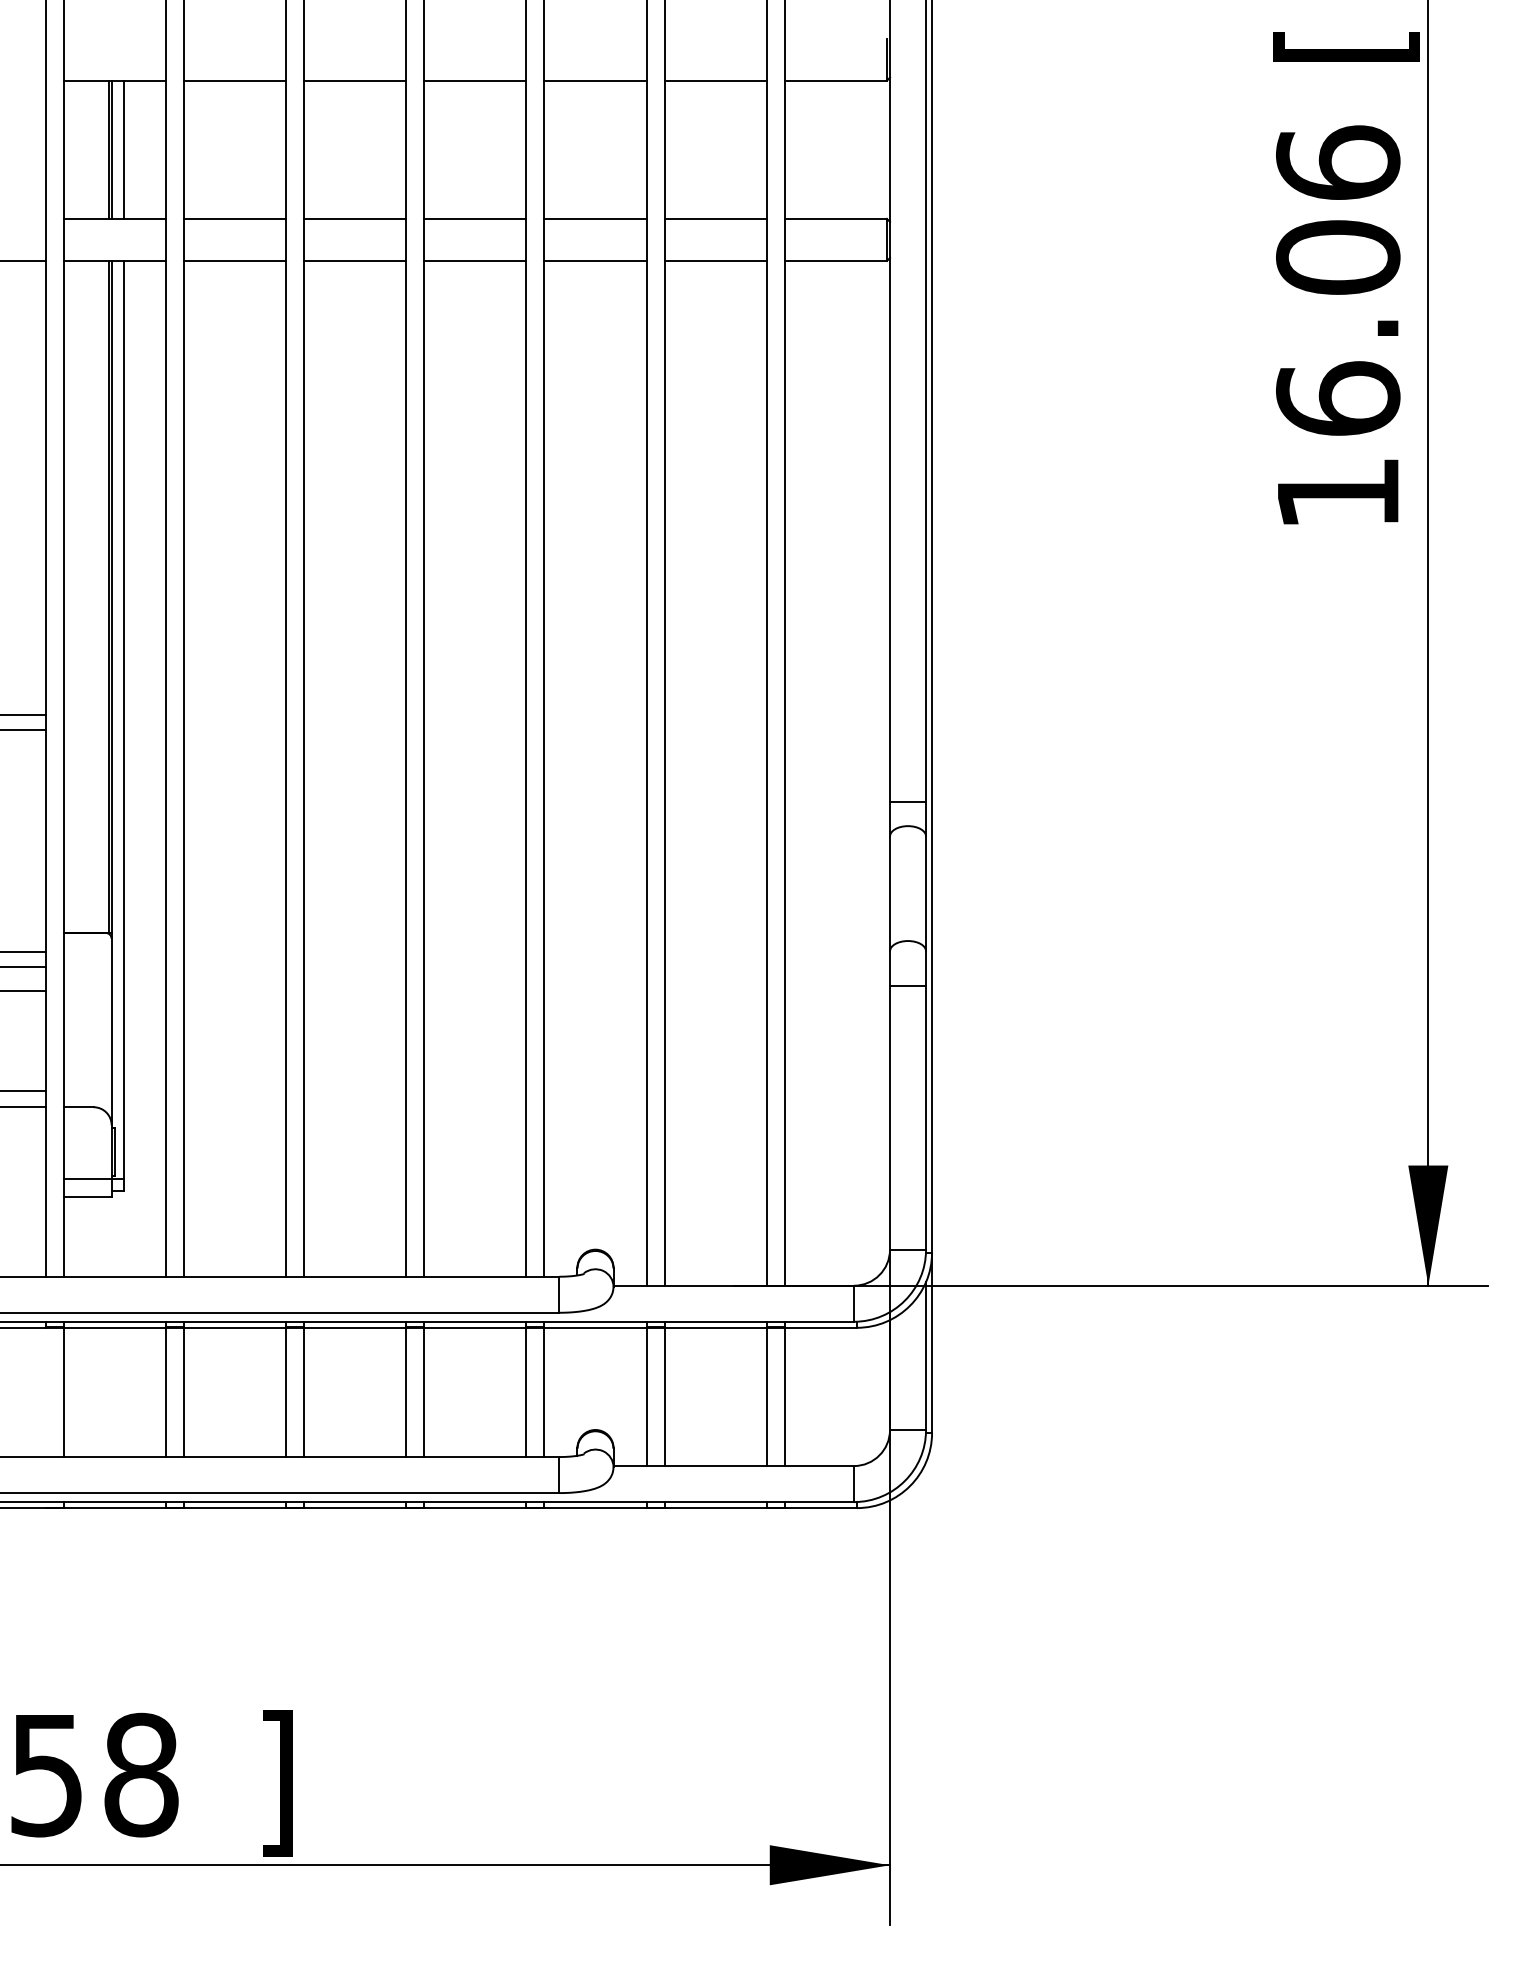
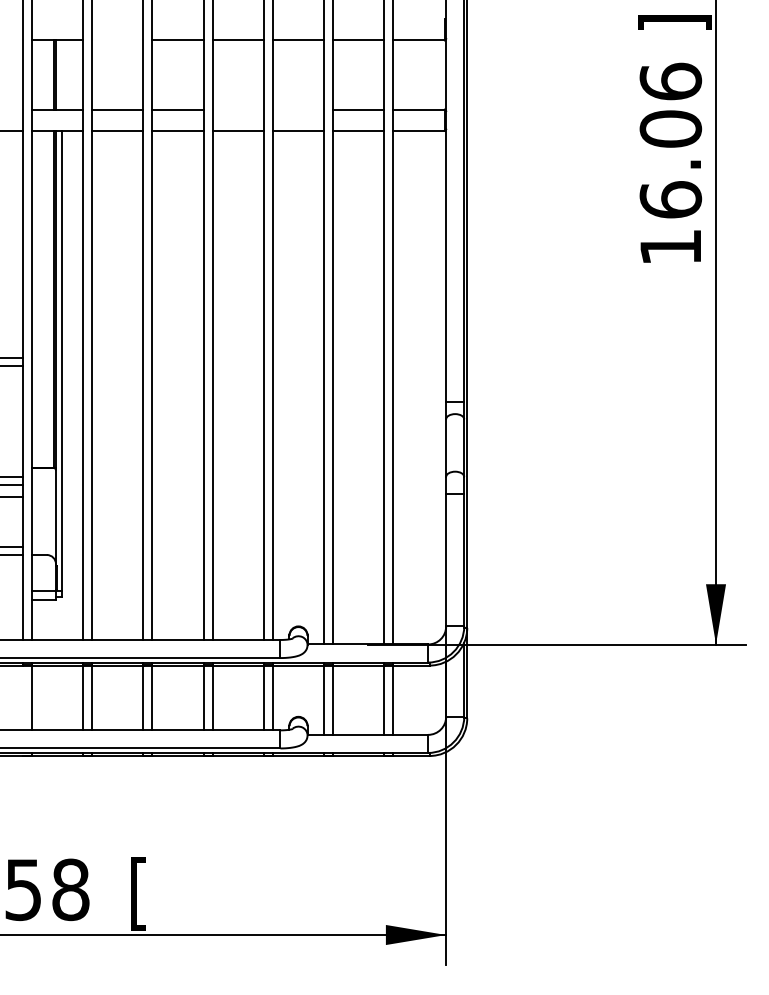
text: (1345, 44) -> (674, 22), [ -> ]
line: (234, 80) -> (117, 40), removed
line: (124, 148) -> (62, 74), removed
line: (473, 218) -> (237, 109), removed
line: (595, 218) -> (298, 109), removed
text: (276, 1782) -> (138, 893), ] -> [

